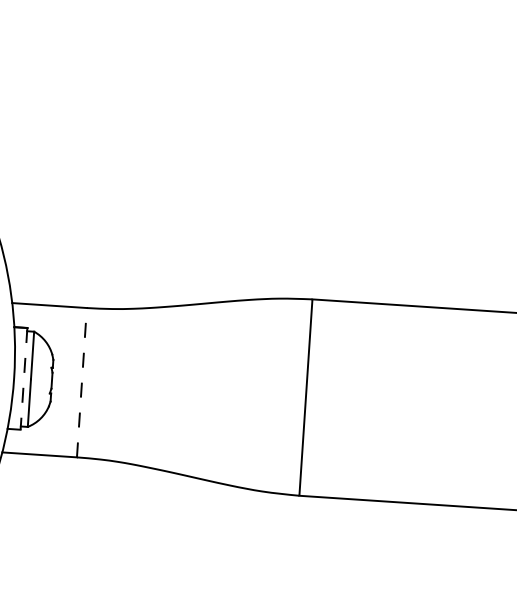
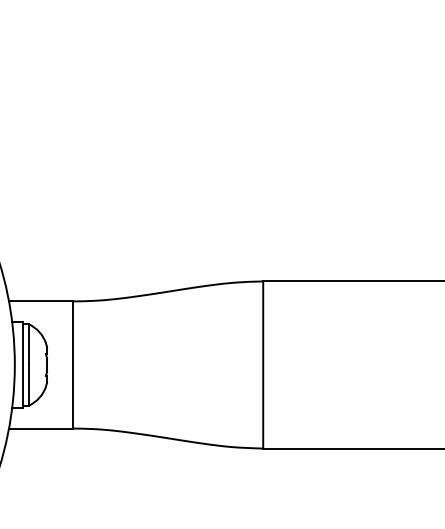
line: (24, 379) -> (23, 365), dashed -> solid
line: (81, 383) -> (72, 365), dashed -> solid

